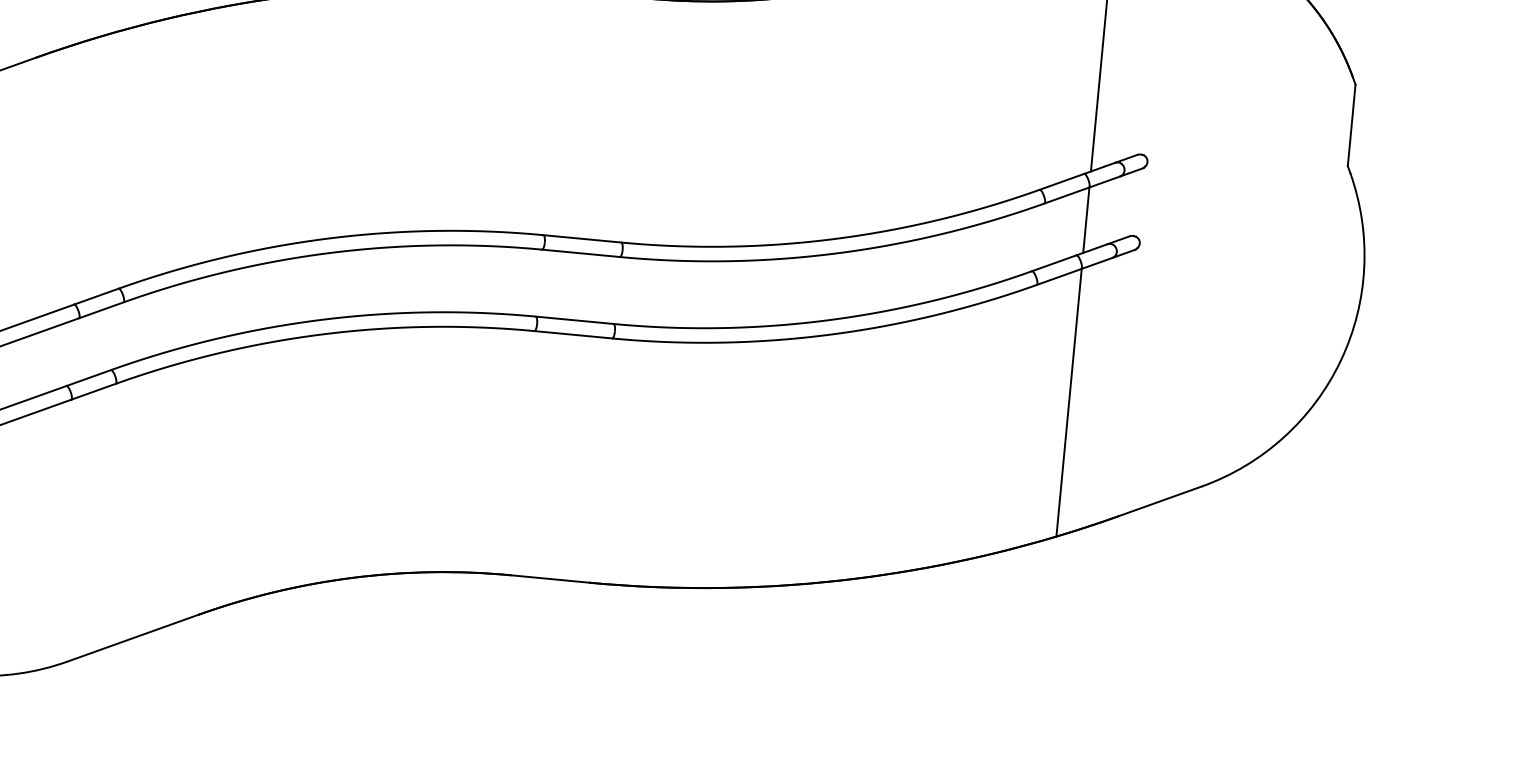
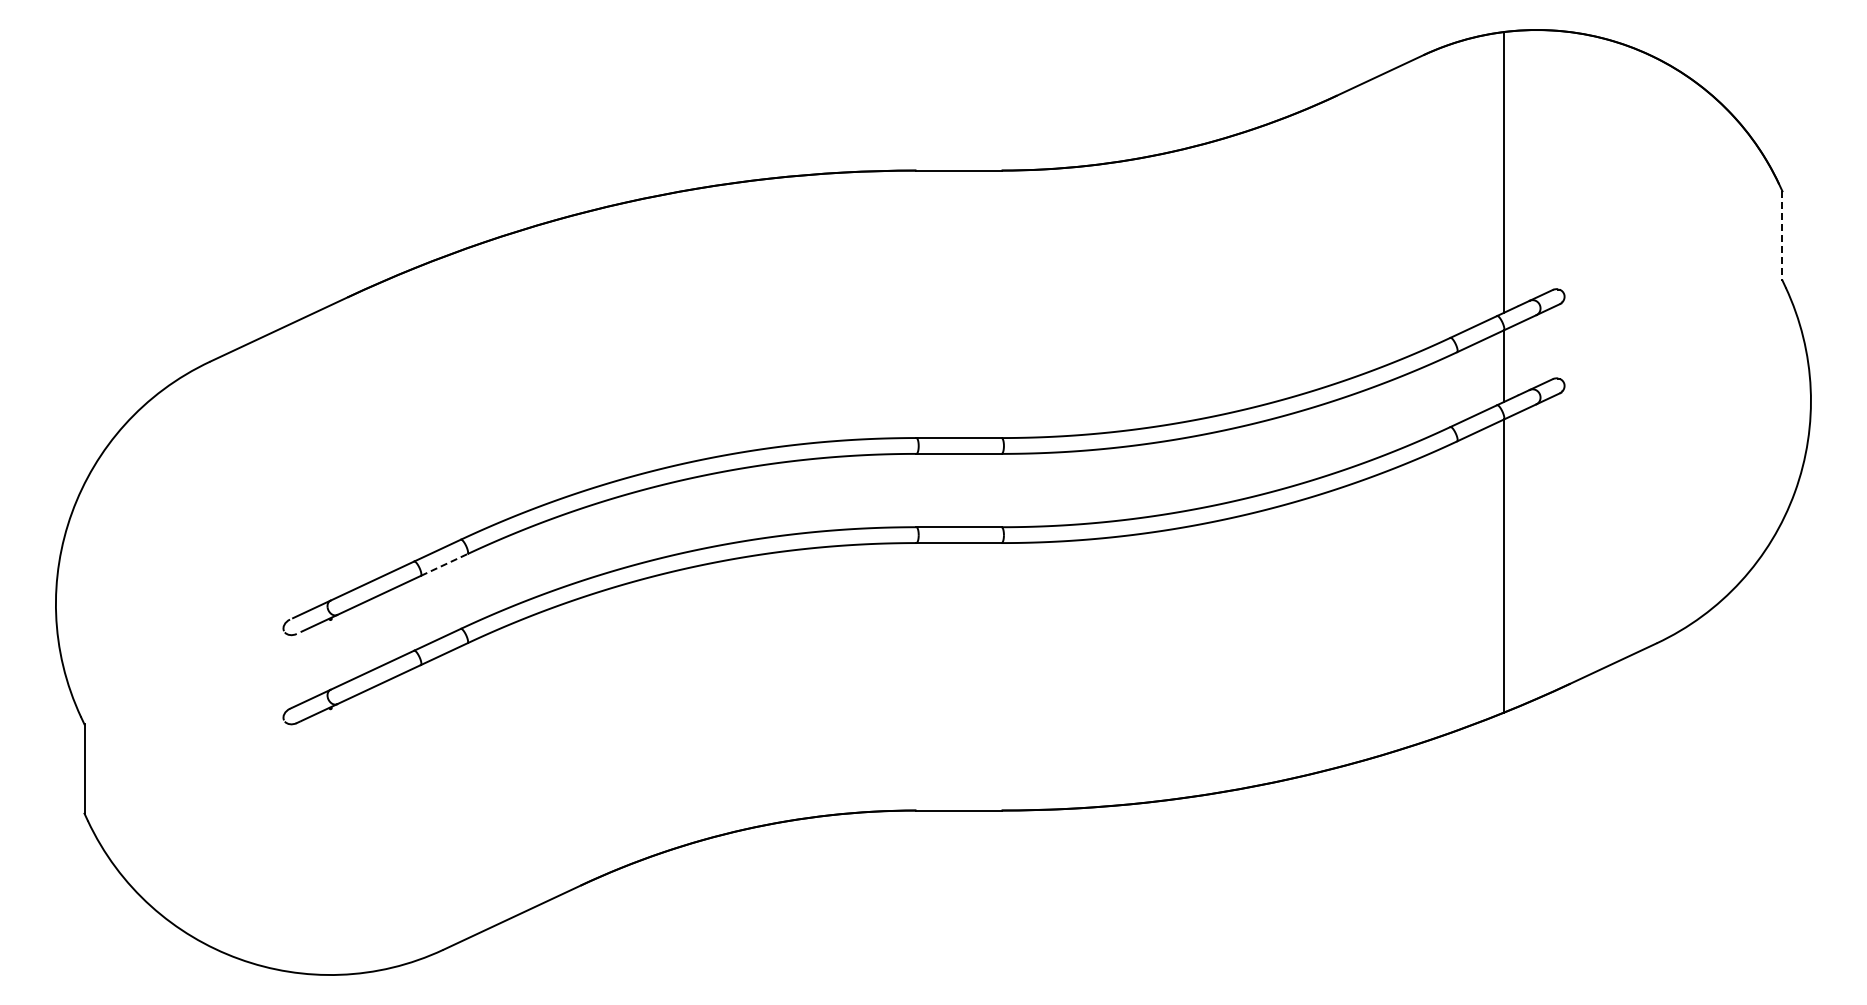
line: (1351, 124) -> (1782, 235), solid -> dashed
line: (101, 309) -> (444, 564), solid -> dashed

